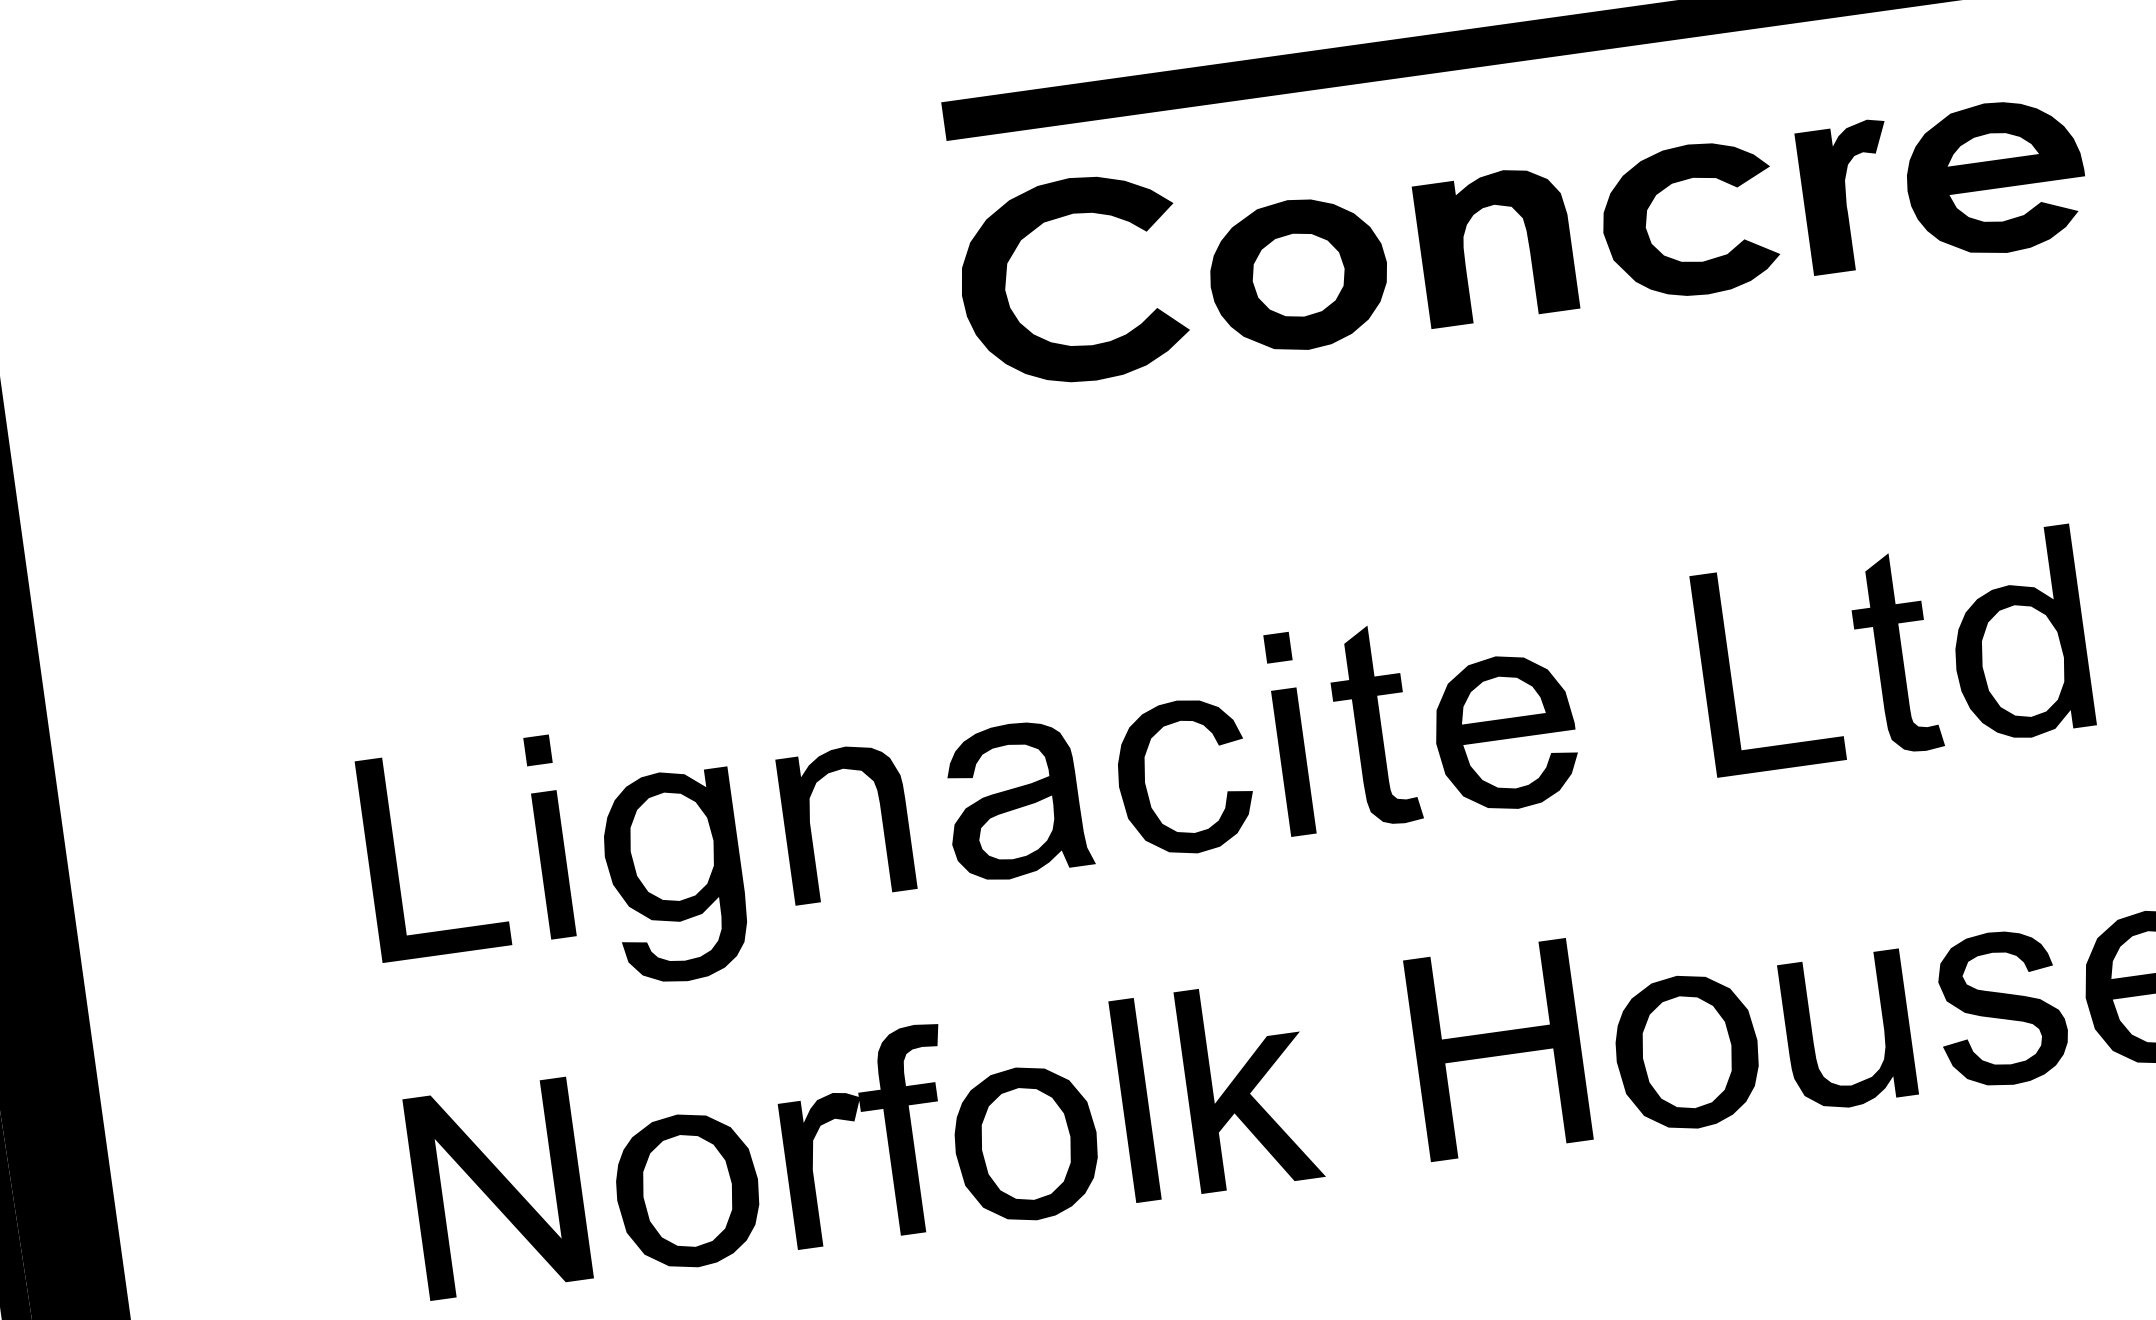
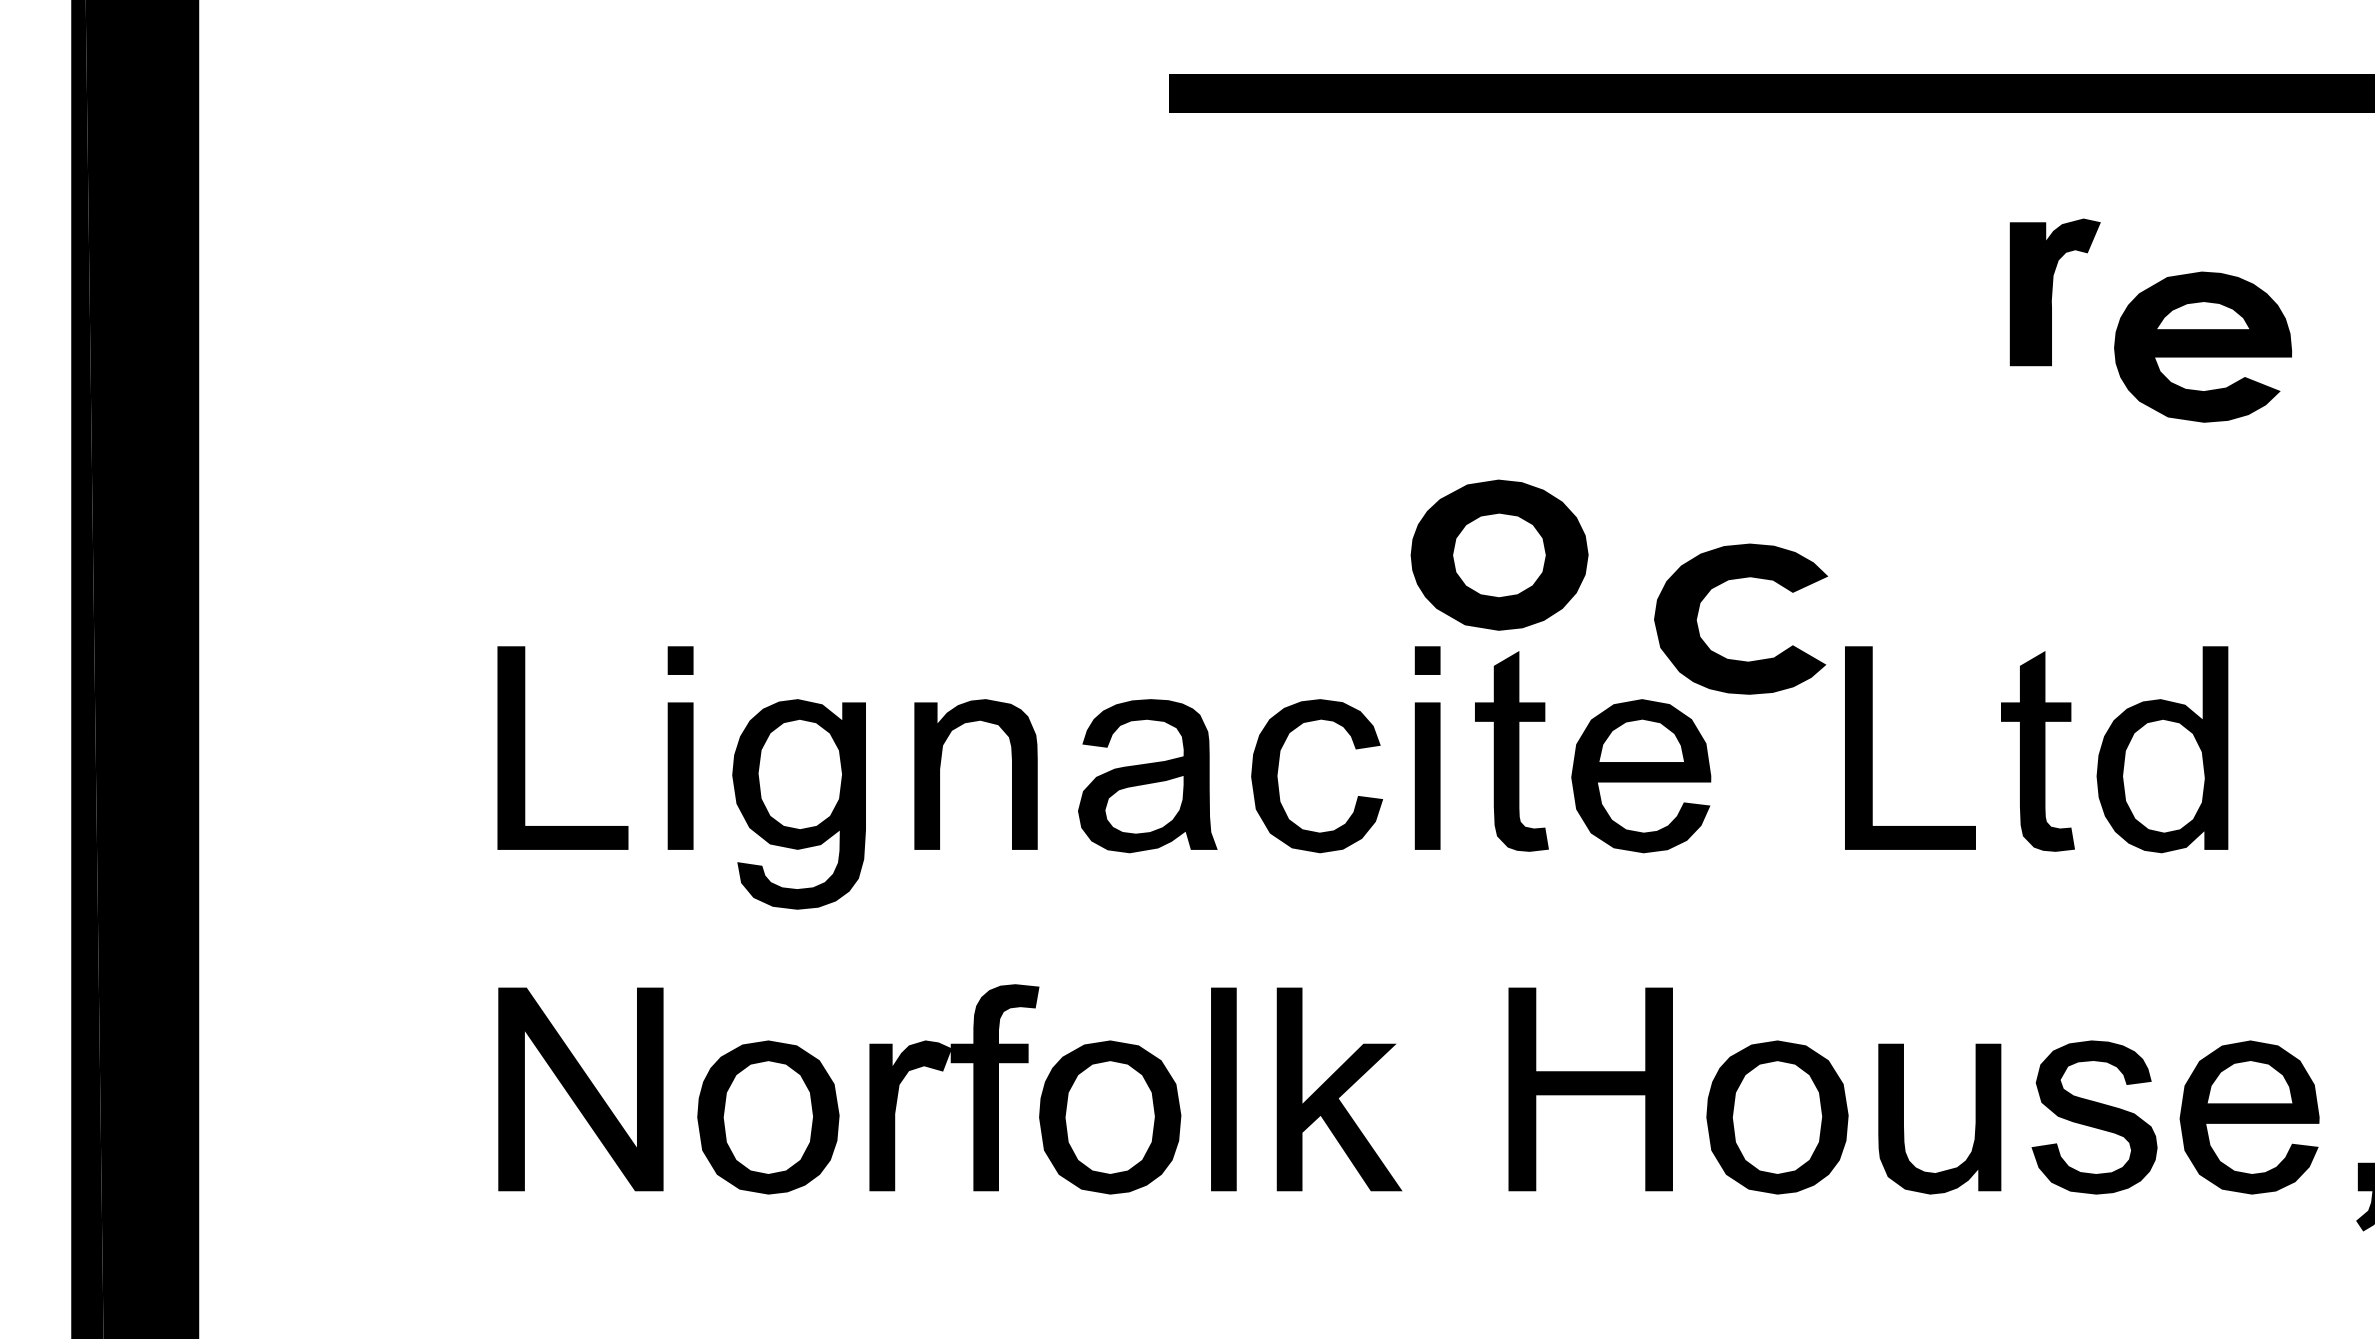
part: (1994, 177) -> (2202, 346), moved
part: (1679, 182) -> (1736, 579), moved
fill: (1495, 245) -> (1698, 292), removed
part: (1298, 274) -> (1499, 554), moved
fill: (1072, 280) -> (1274, 268), removed

